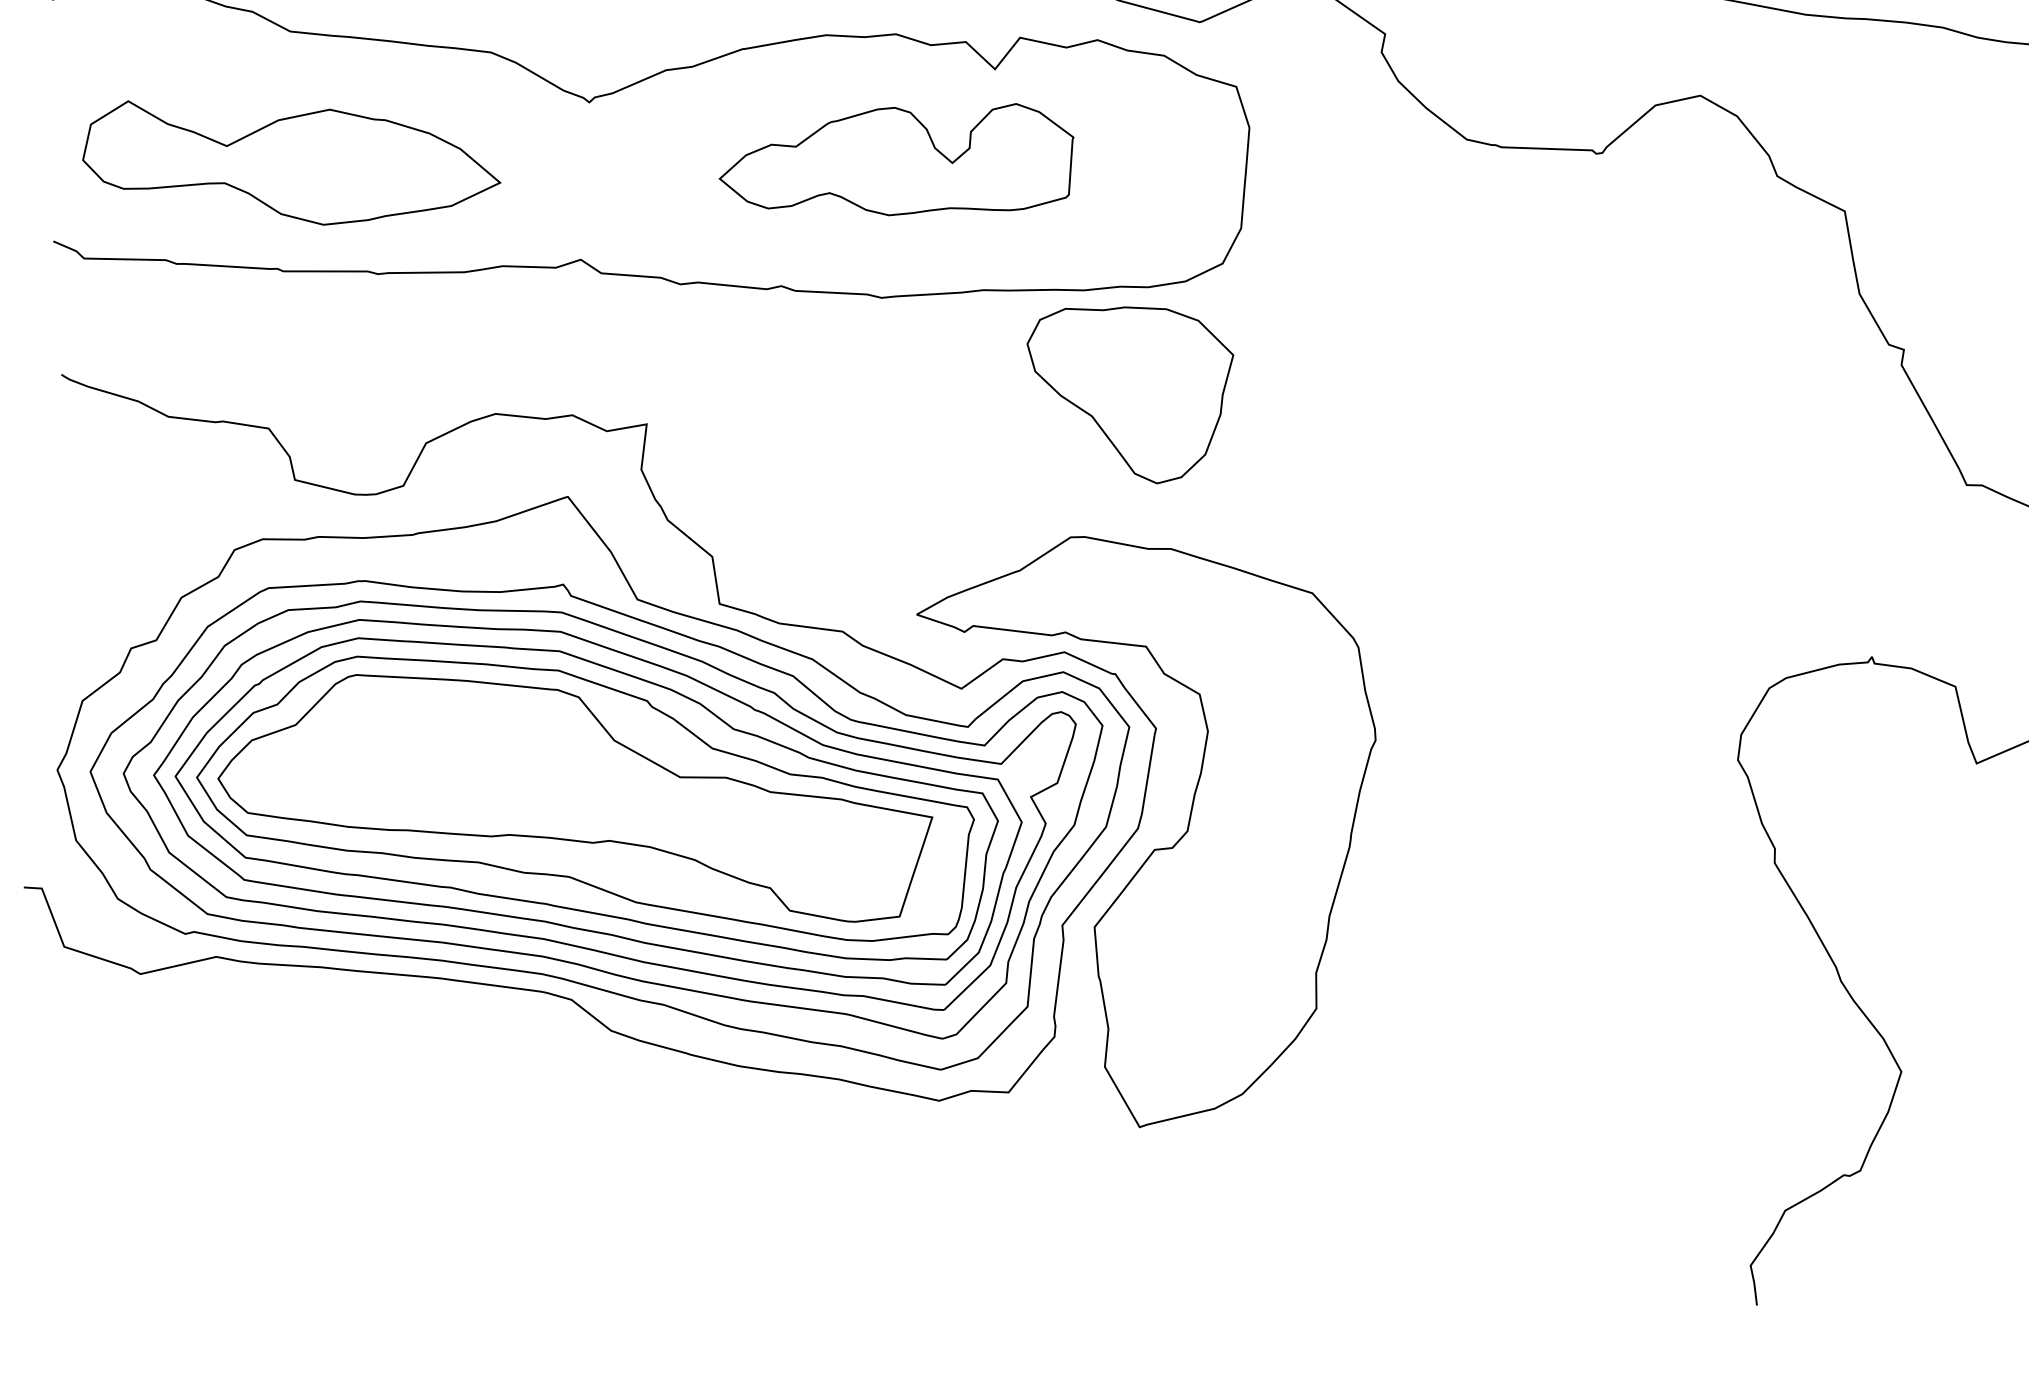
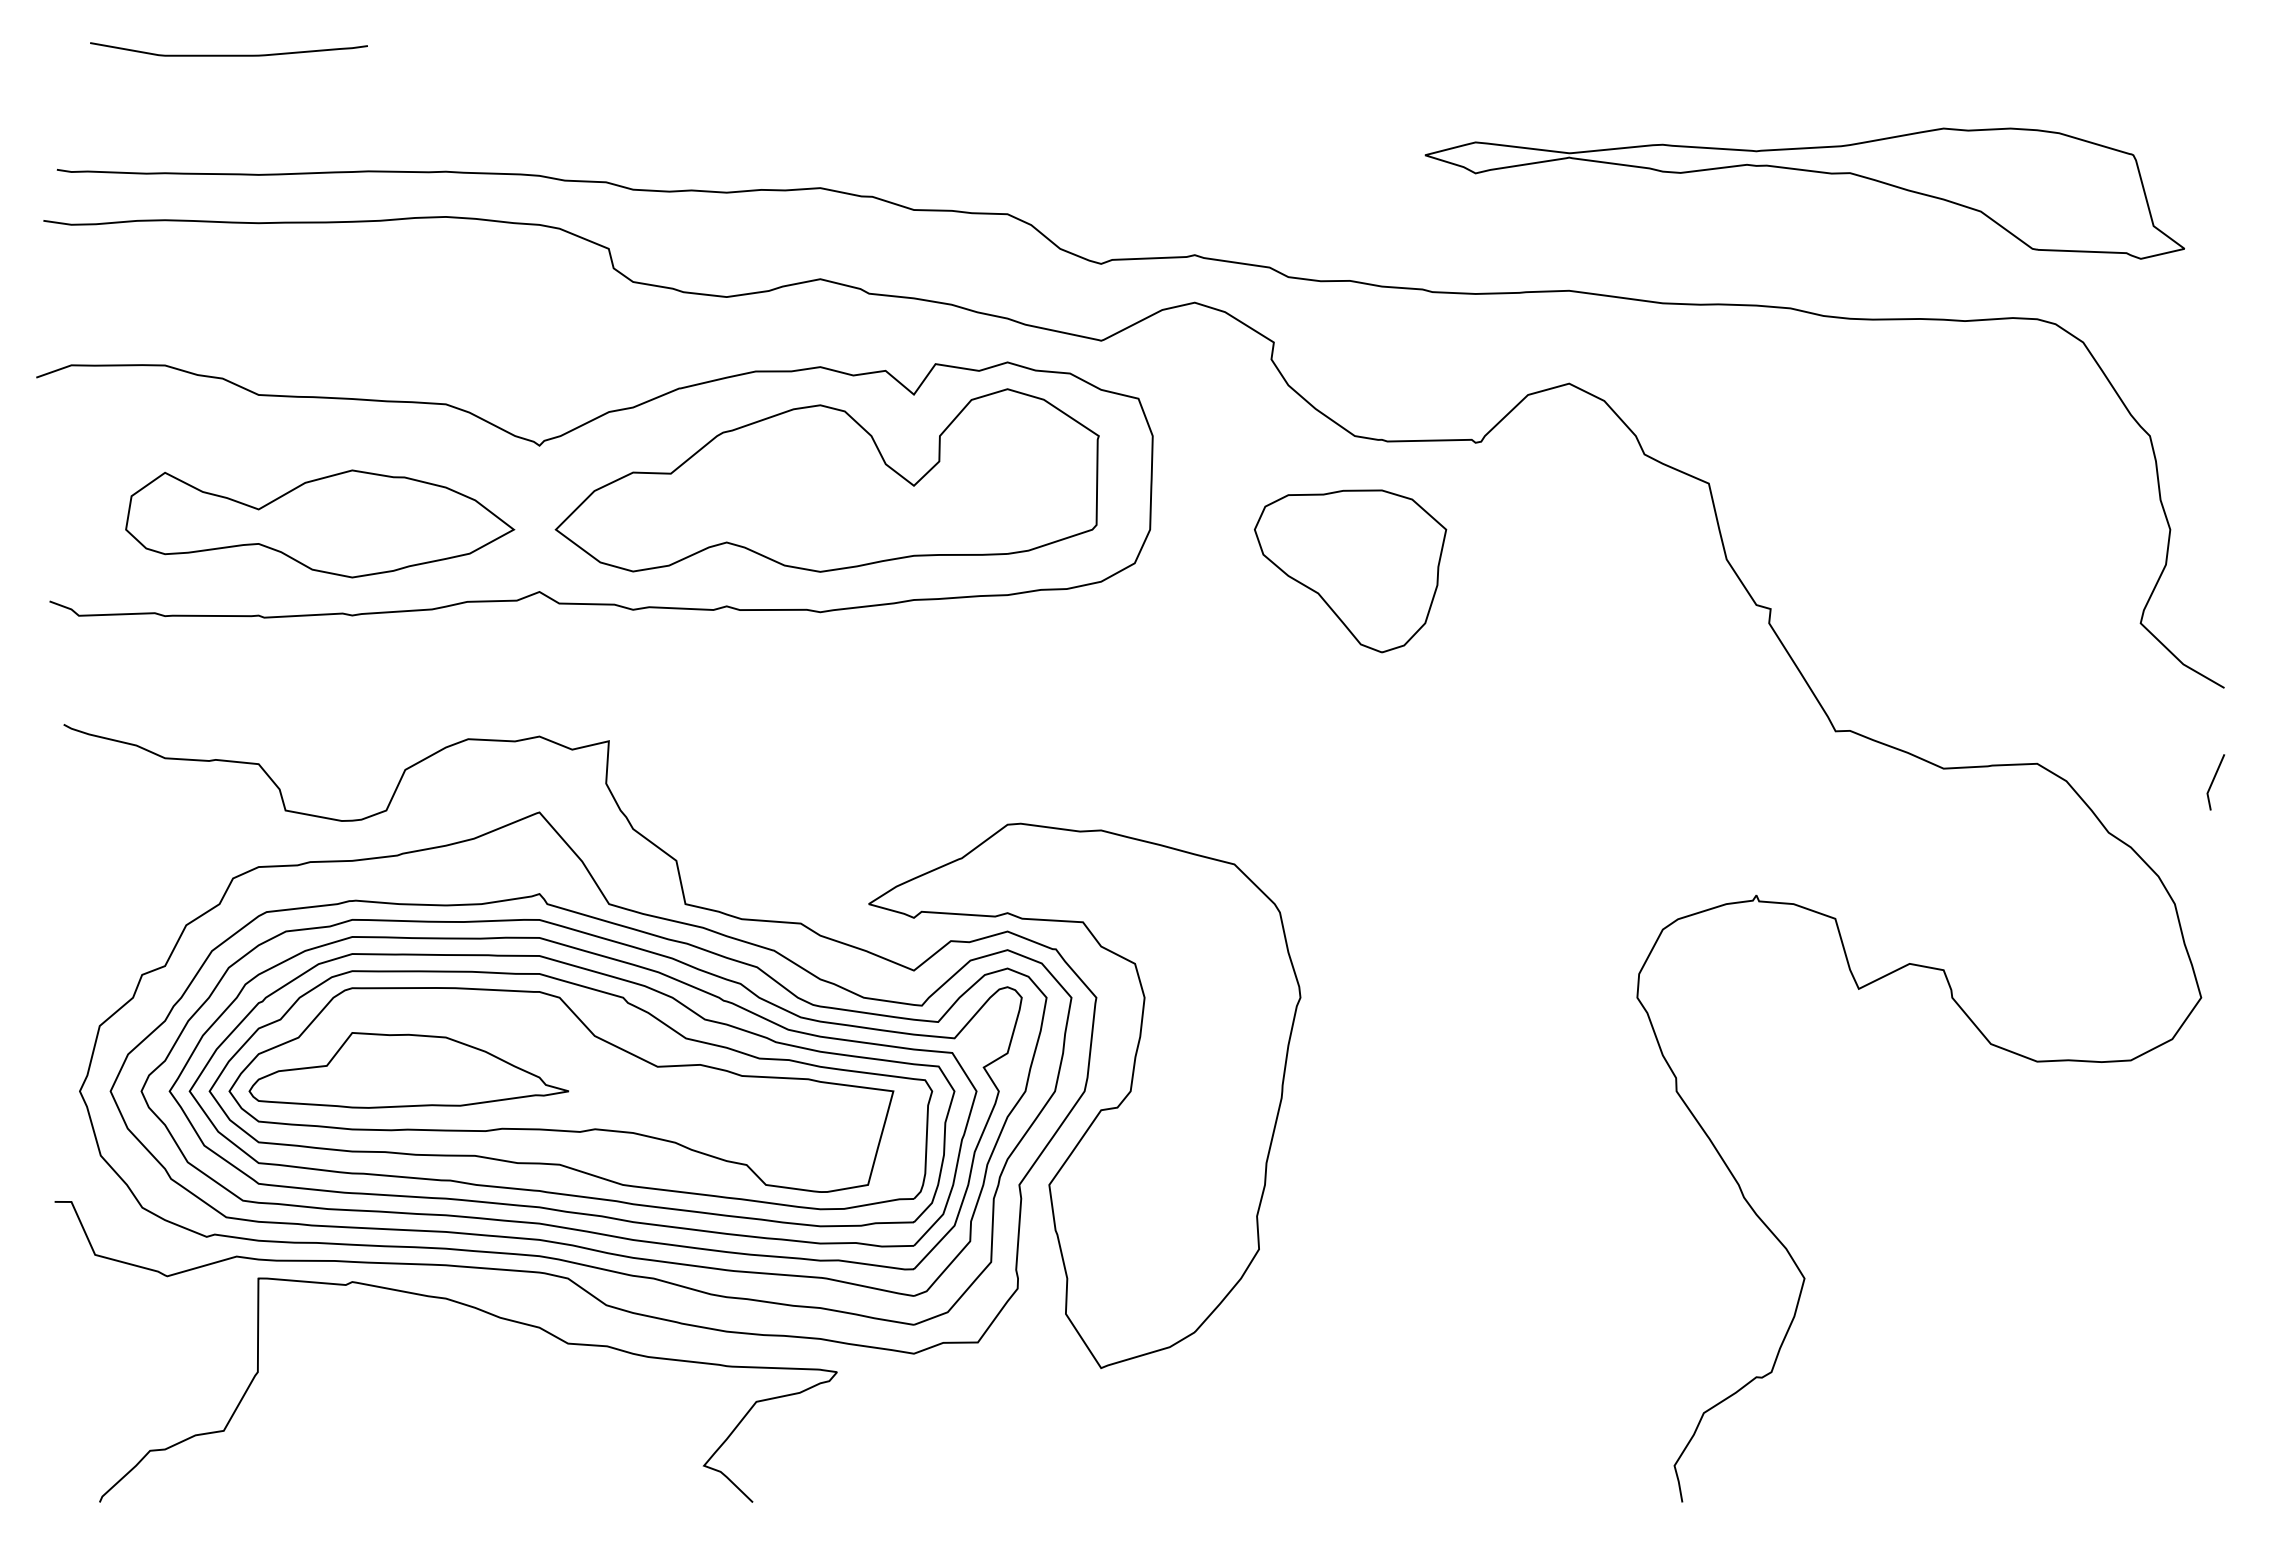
part: (895, 156) -> (826, 480), size x1.67
part: (292, 164) -> (320, 523), moved
part: (1127, 394) -> (1350, 571), moved
part: (412, 766) -> (408, 1070), added
curve: (489, 1036) -> (493, 1316), added

